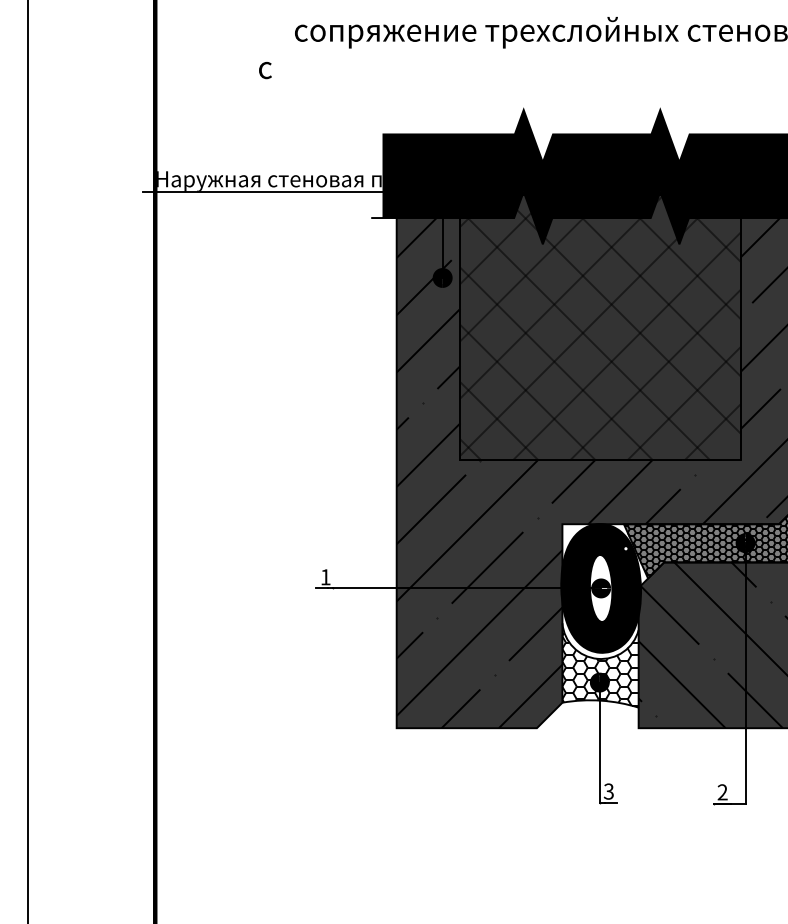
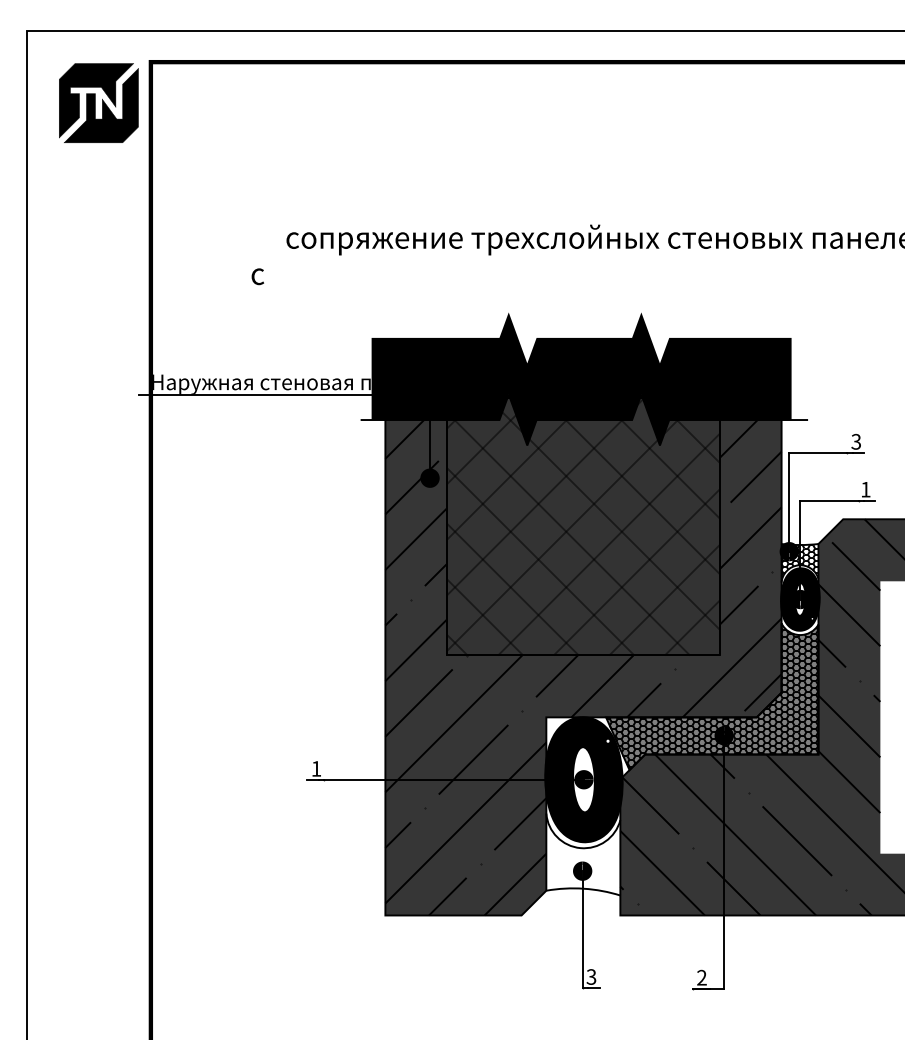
hatch: (600, 664) -> (583, 853), removed

